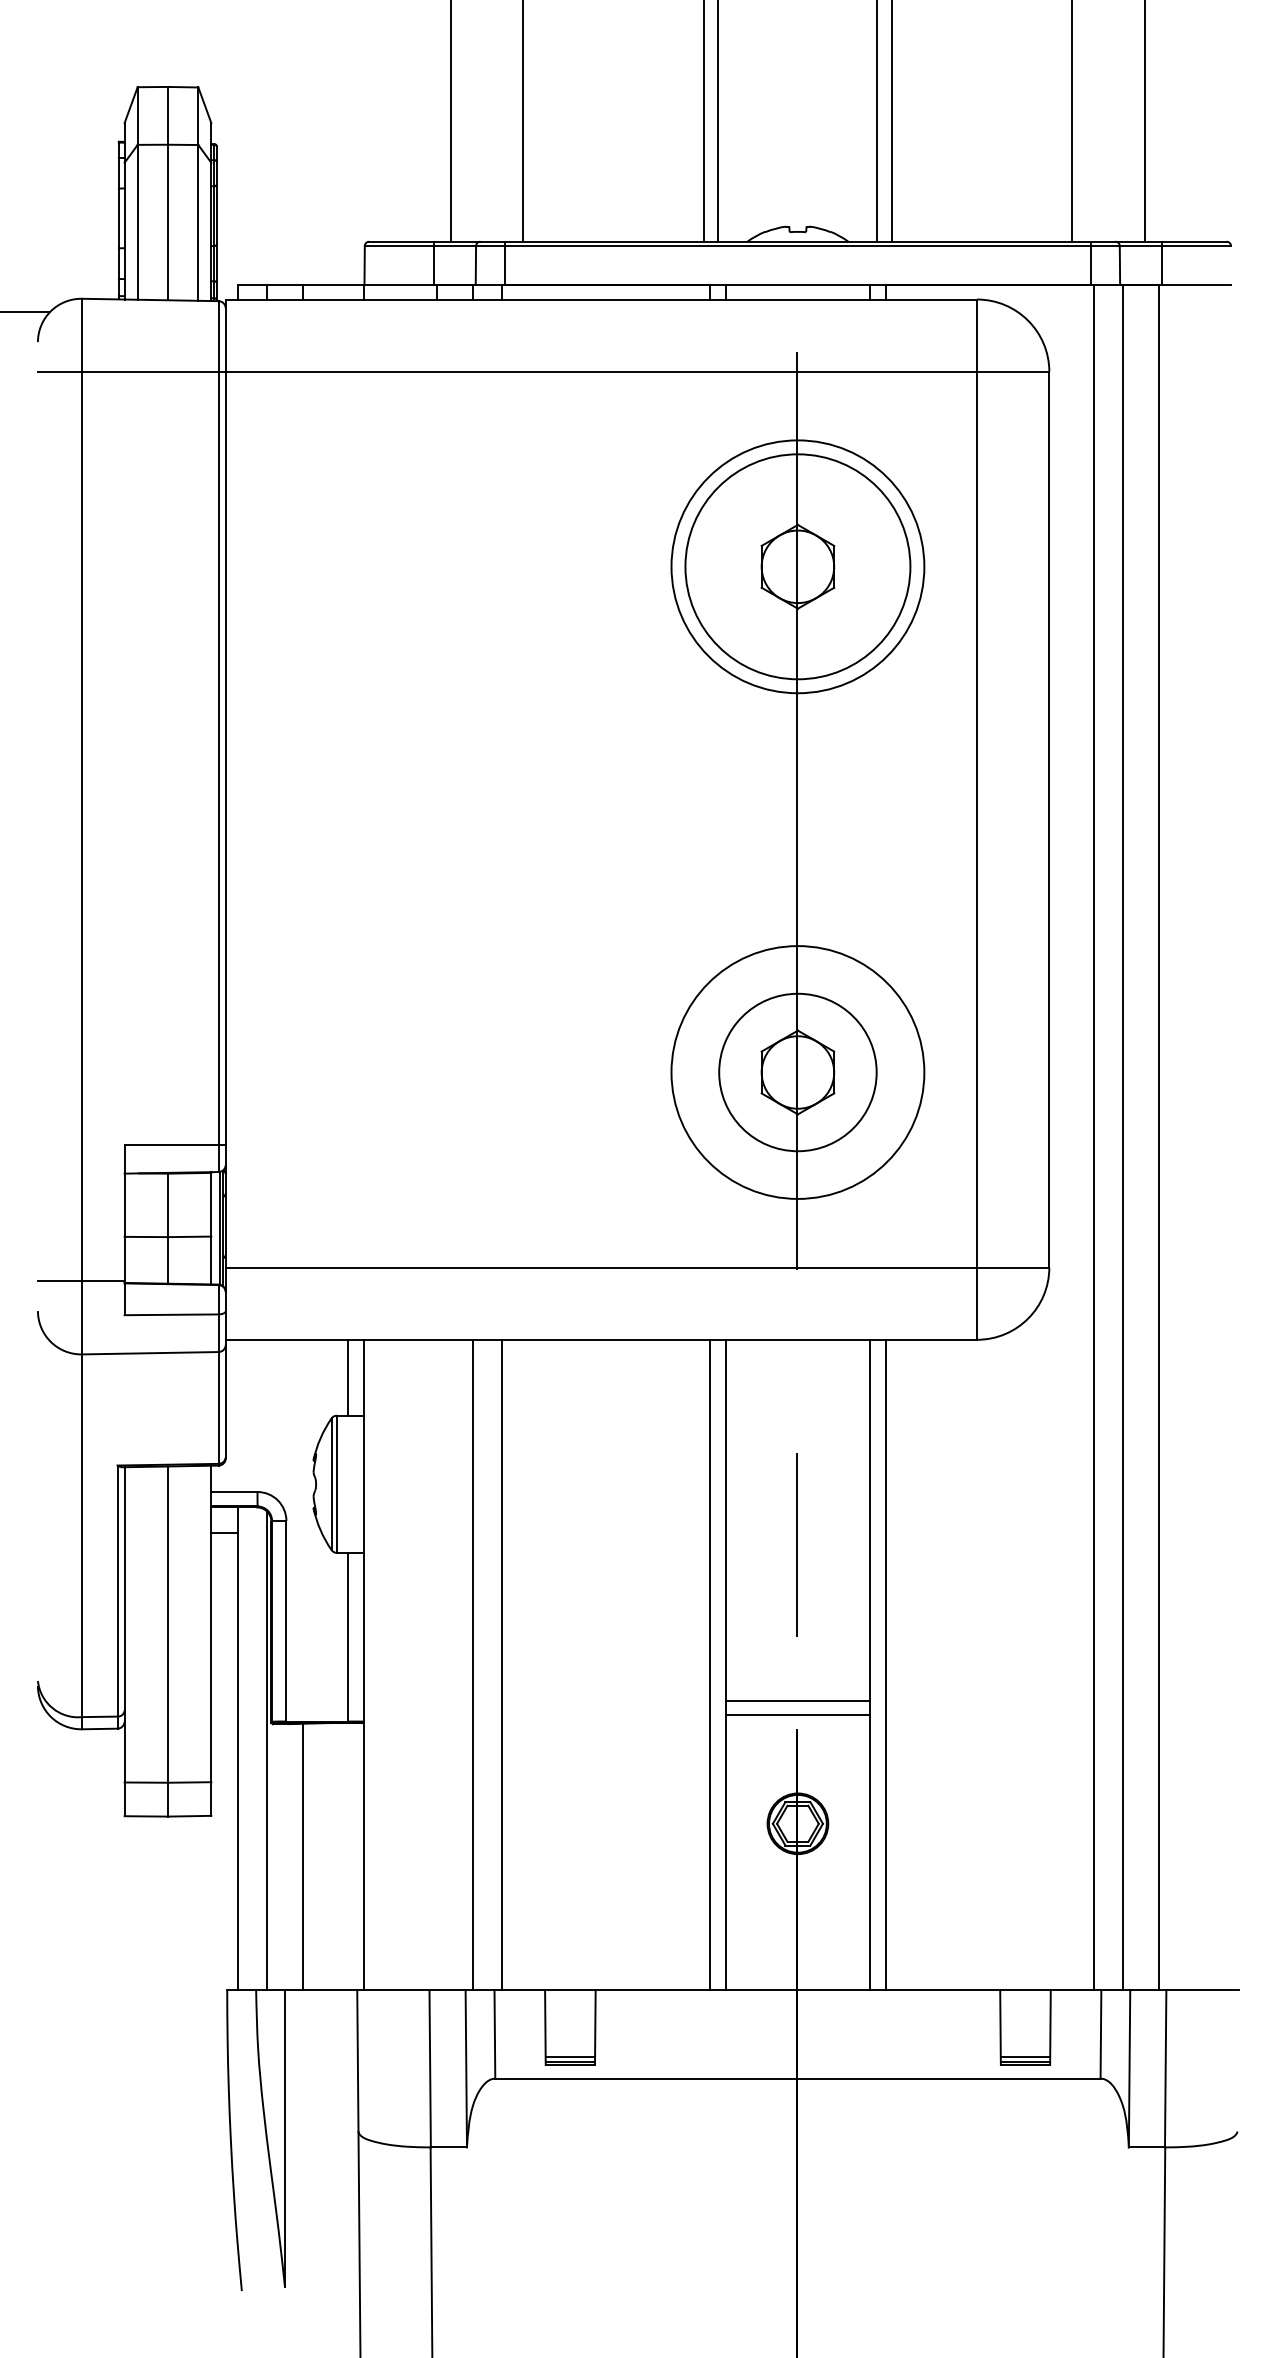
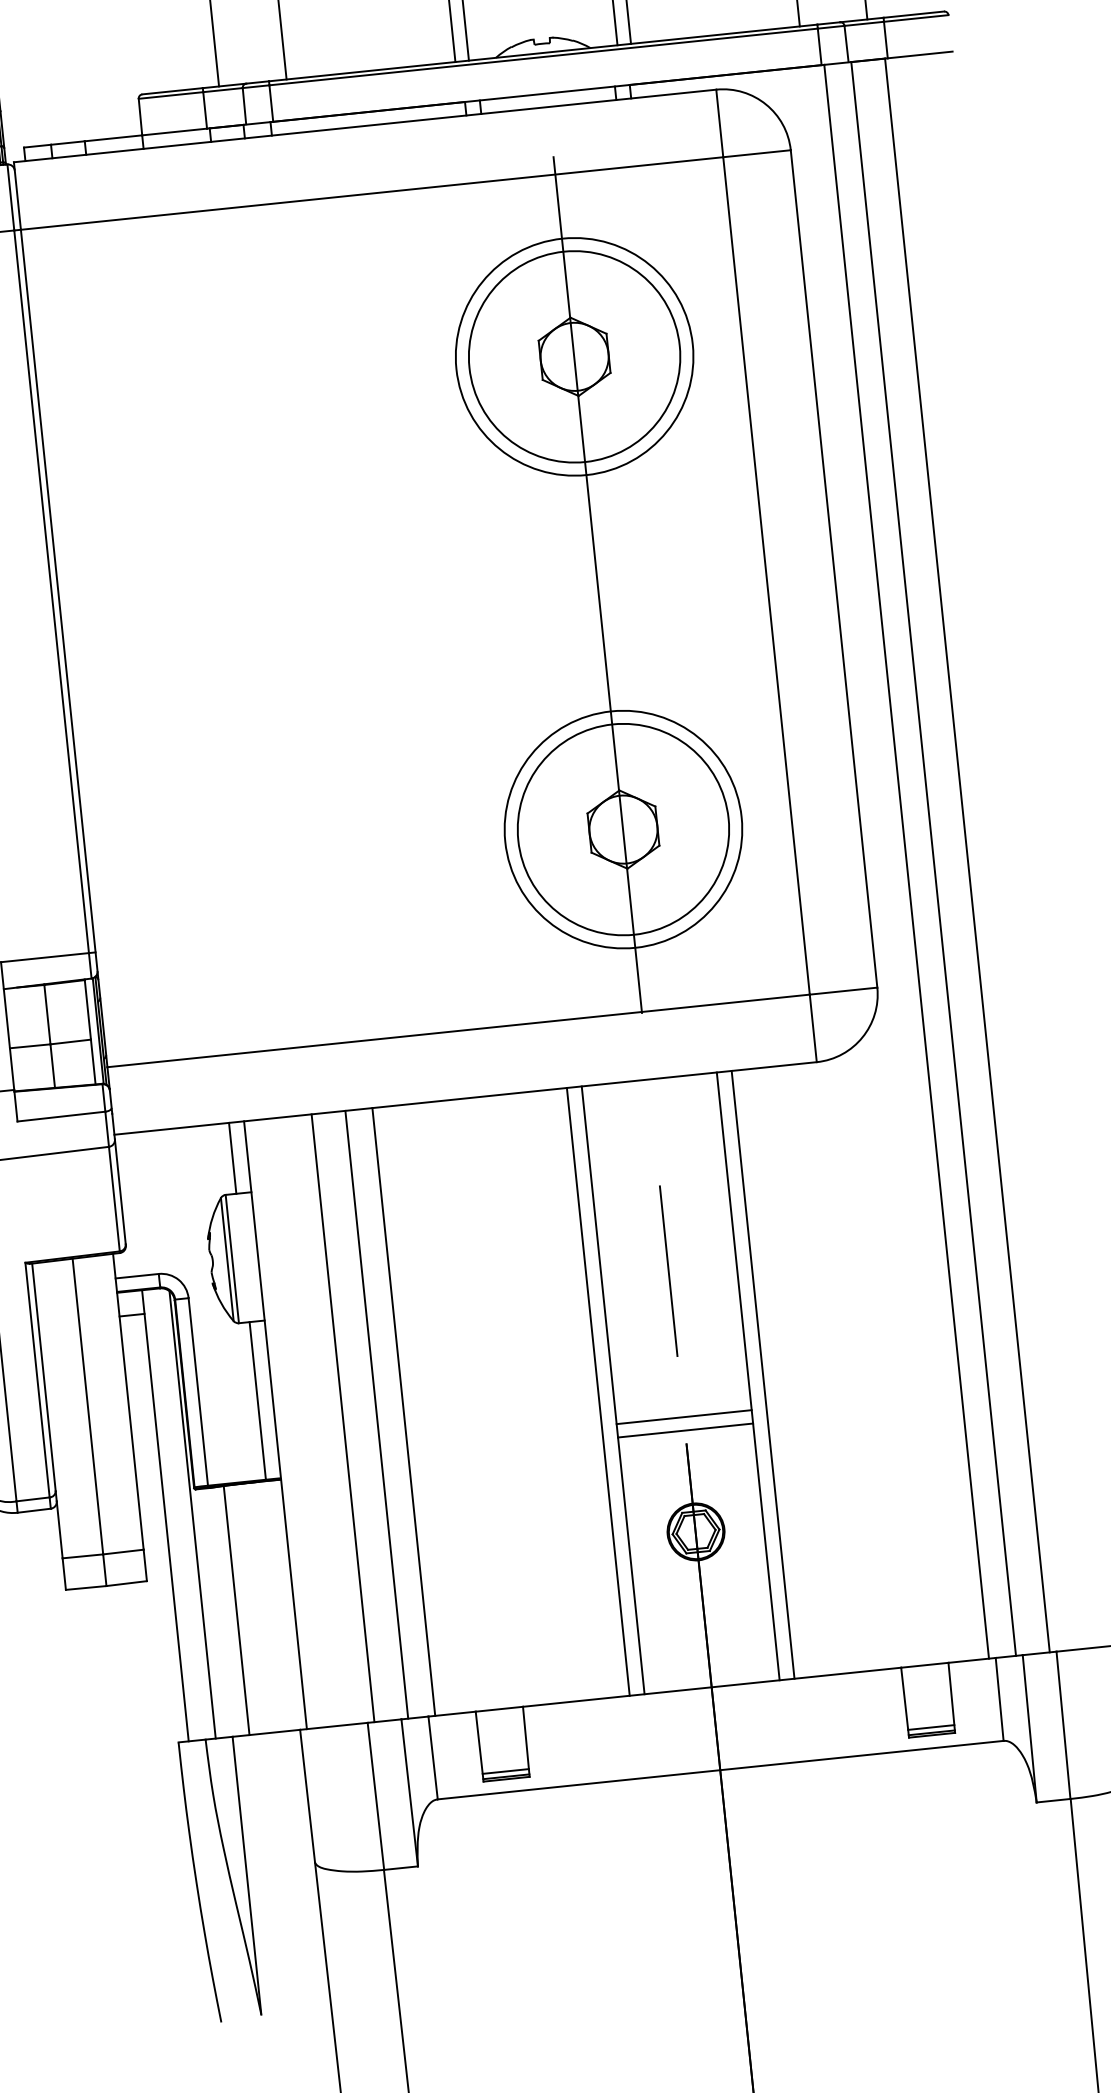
circle: (797, 1072) -> (623, 829), size x1.43
line: (436, 1664) -> (342, 1417), added

